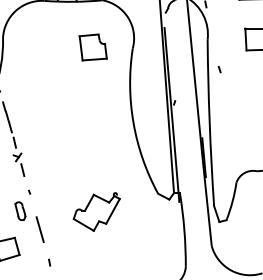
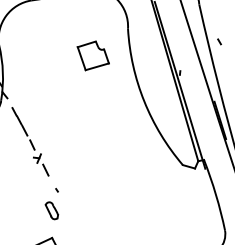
part: (92, 47) -> (92, 55), moved
line: (219, 69) -> (219, 41), moved
part: (96, 211) -> (126, 195), removed
line: (39, 229) -> (74, 224), removed

